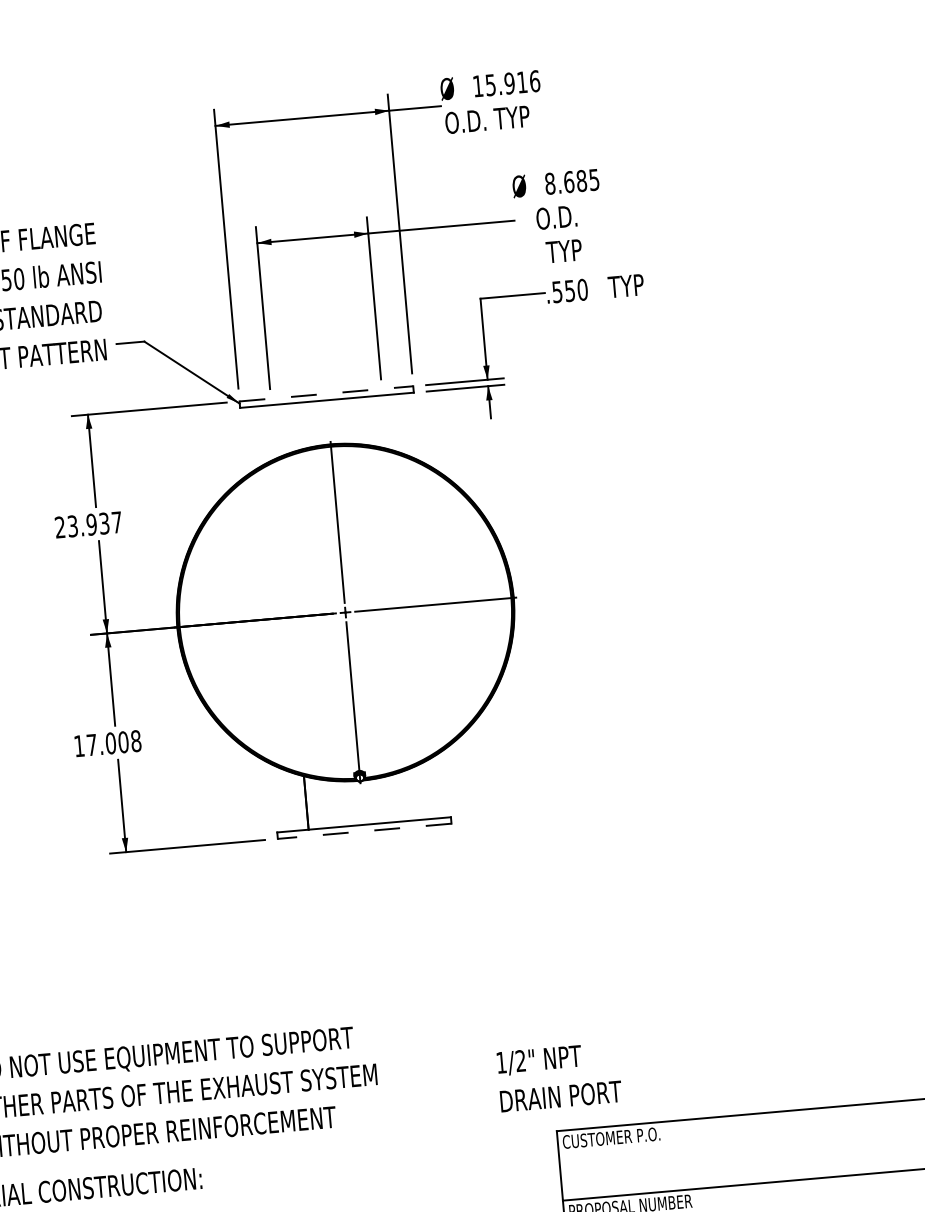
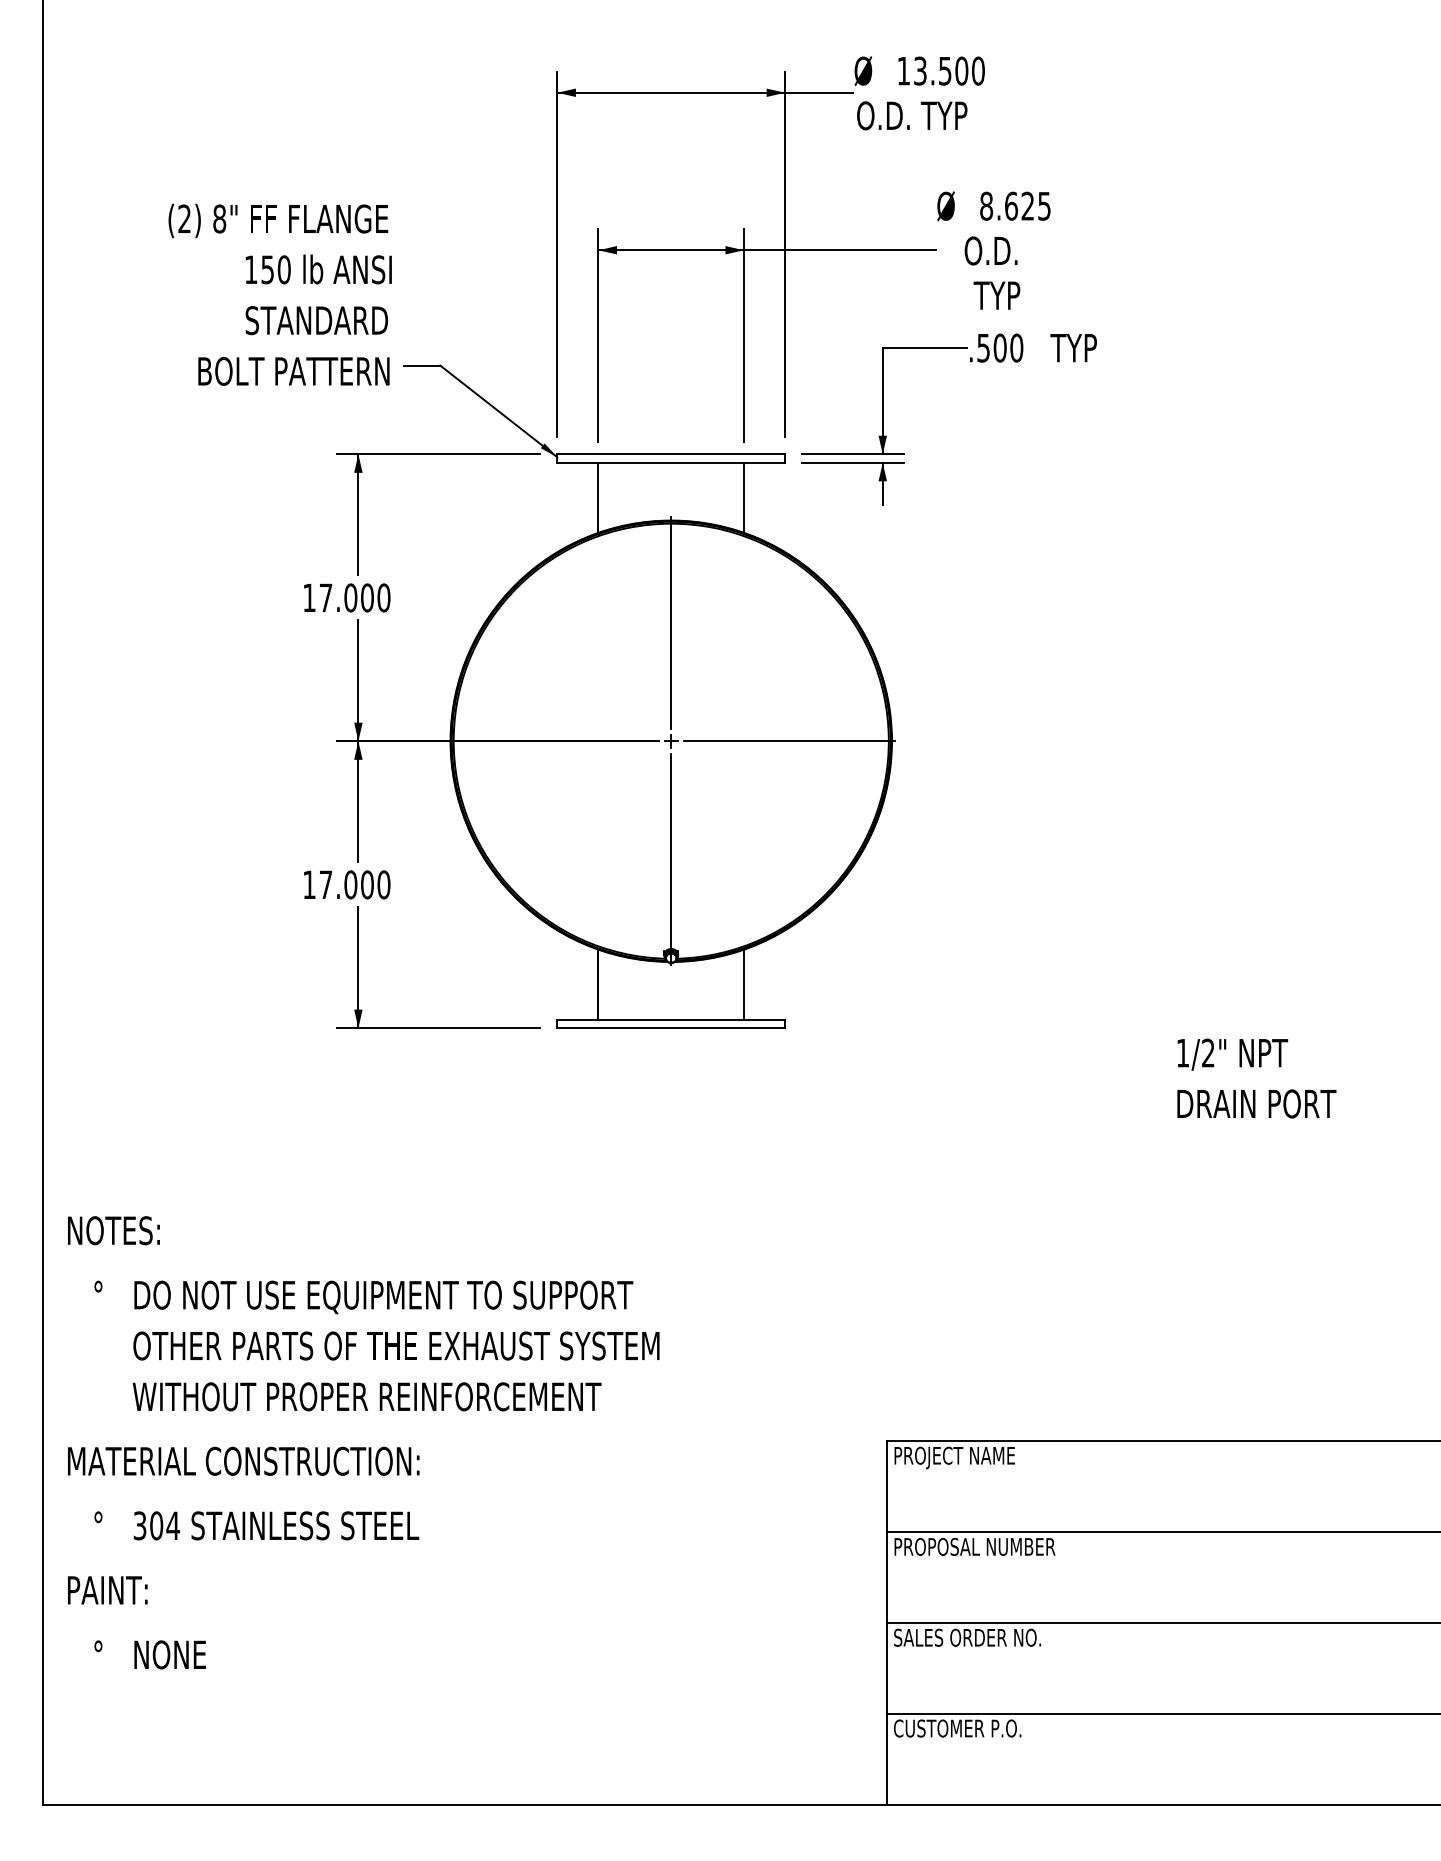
text: (512, 82) -> (949, 70), 15.916 -> 13.500
text: (581, 180) -> (1027, 205), 8.685 -> 8.625
text: (569, 290) -> (999, 347), .550 -> .500
line: (326, 393) -> (671, 454), dashed -> solid
line: (385, 421) -> (744, 497), added
line: (273, 431) -> (598, 497), added
text: (88, 524) -> (346, 597), 23.937 -> 17.000
text: (135, 741) -> (383, 885), 17.008 -> 17.000
line: (417, 793) -> (744, 984), added
line: (364, 831) -> (671, 1028), dashed -> solid
text: (559, 1077) -> (1256, 1078), moved
text: (611, 1139) -> (957, 1457), CUSTOMER P.O. -> PROJECT NAME

